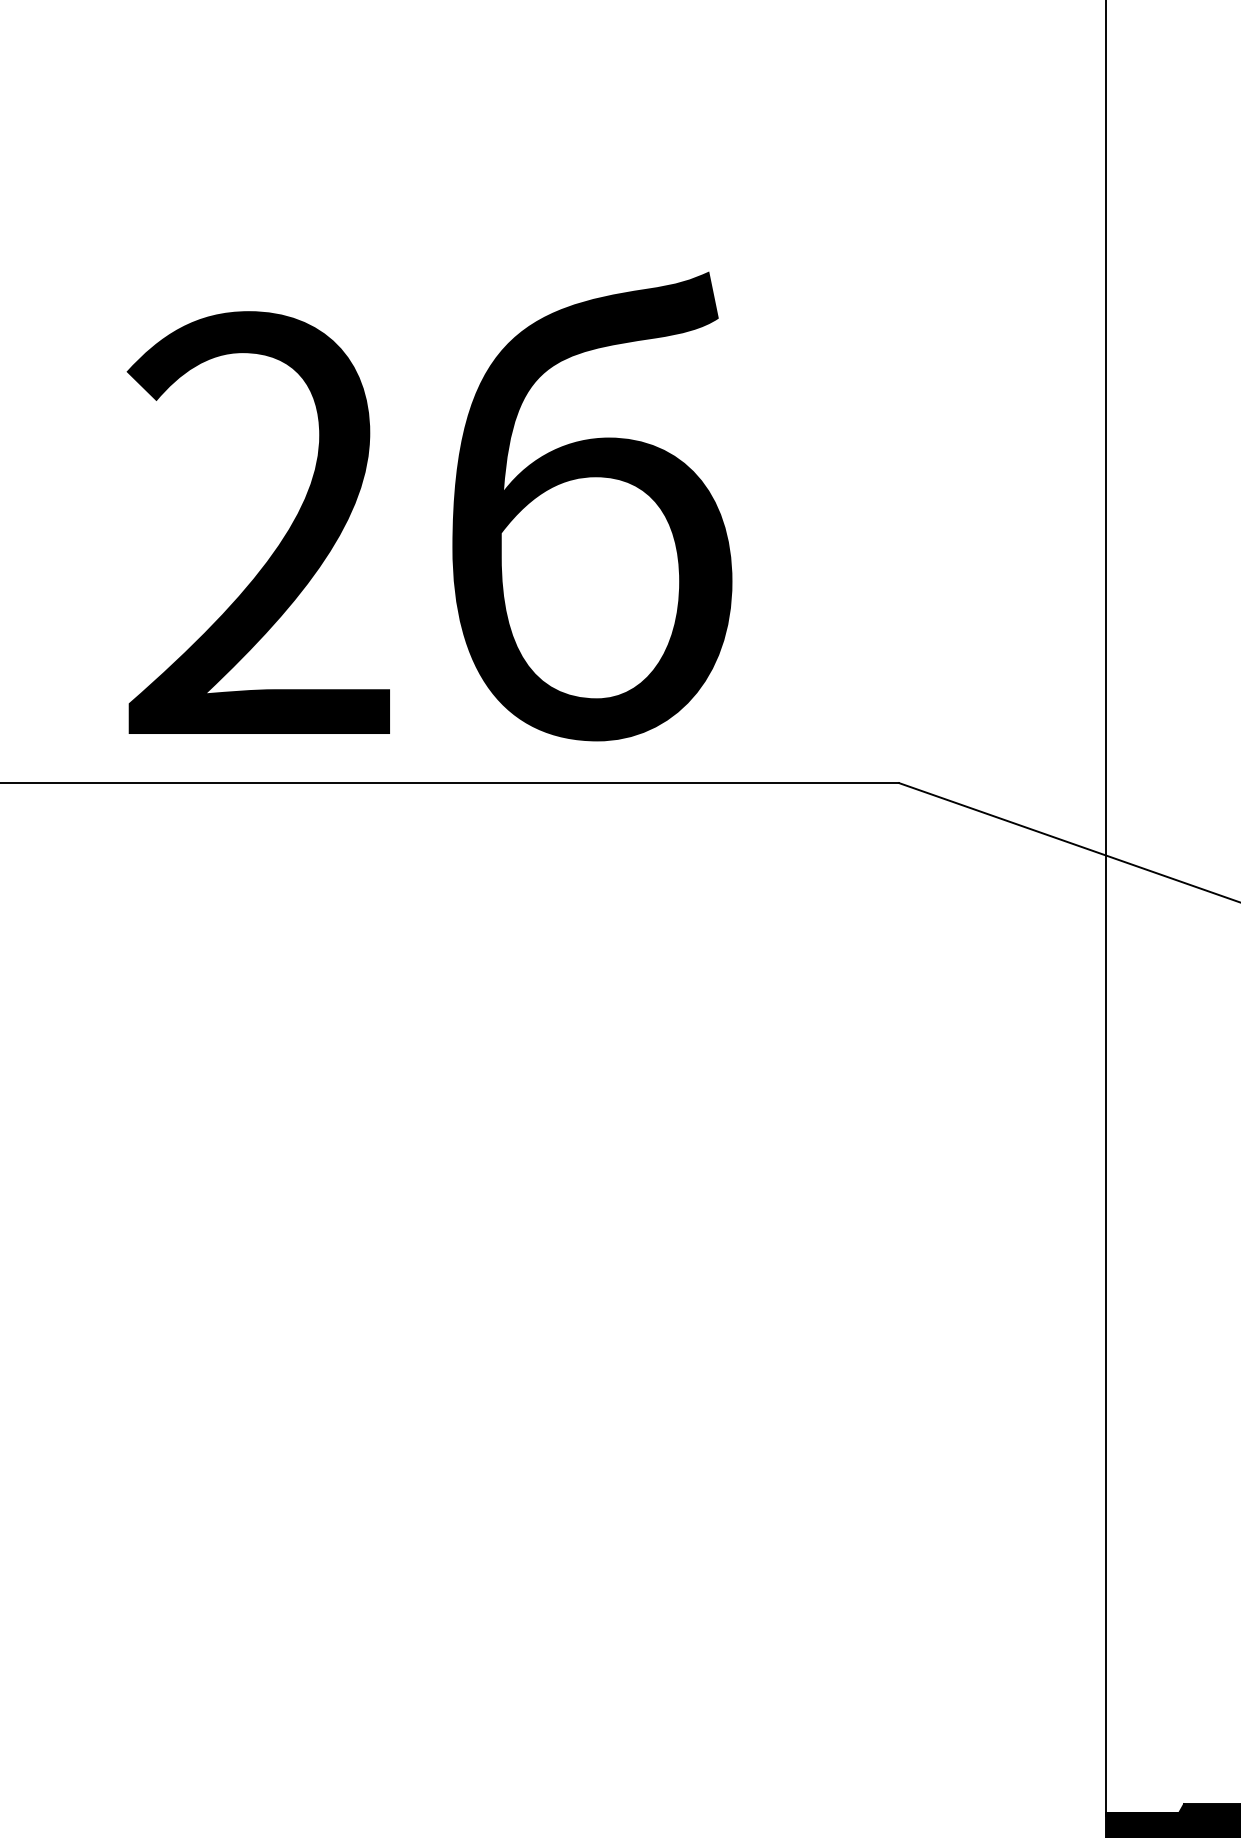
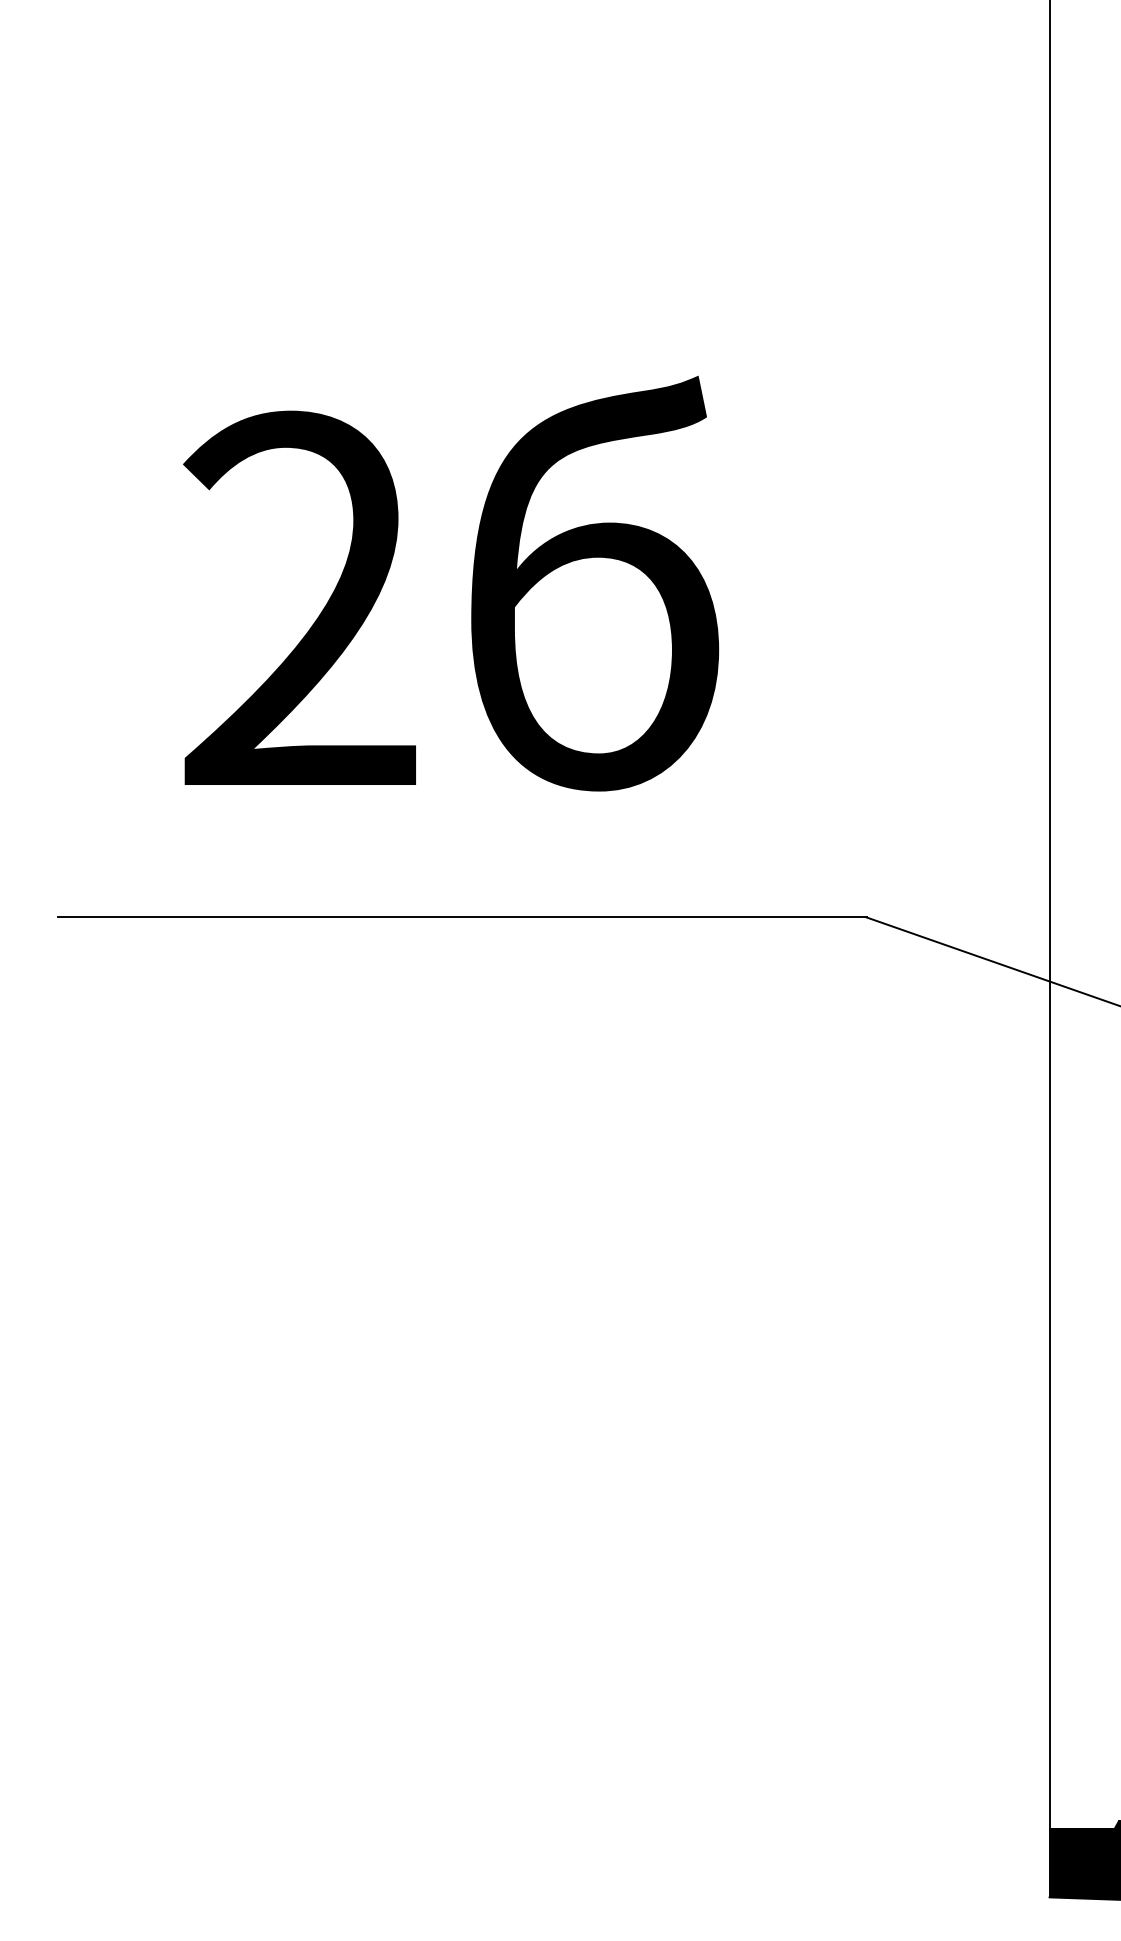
text: (430, 506) -> (451, 583), moved

